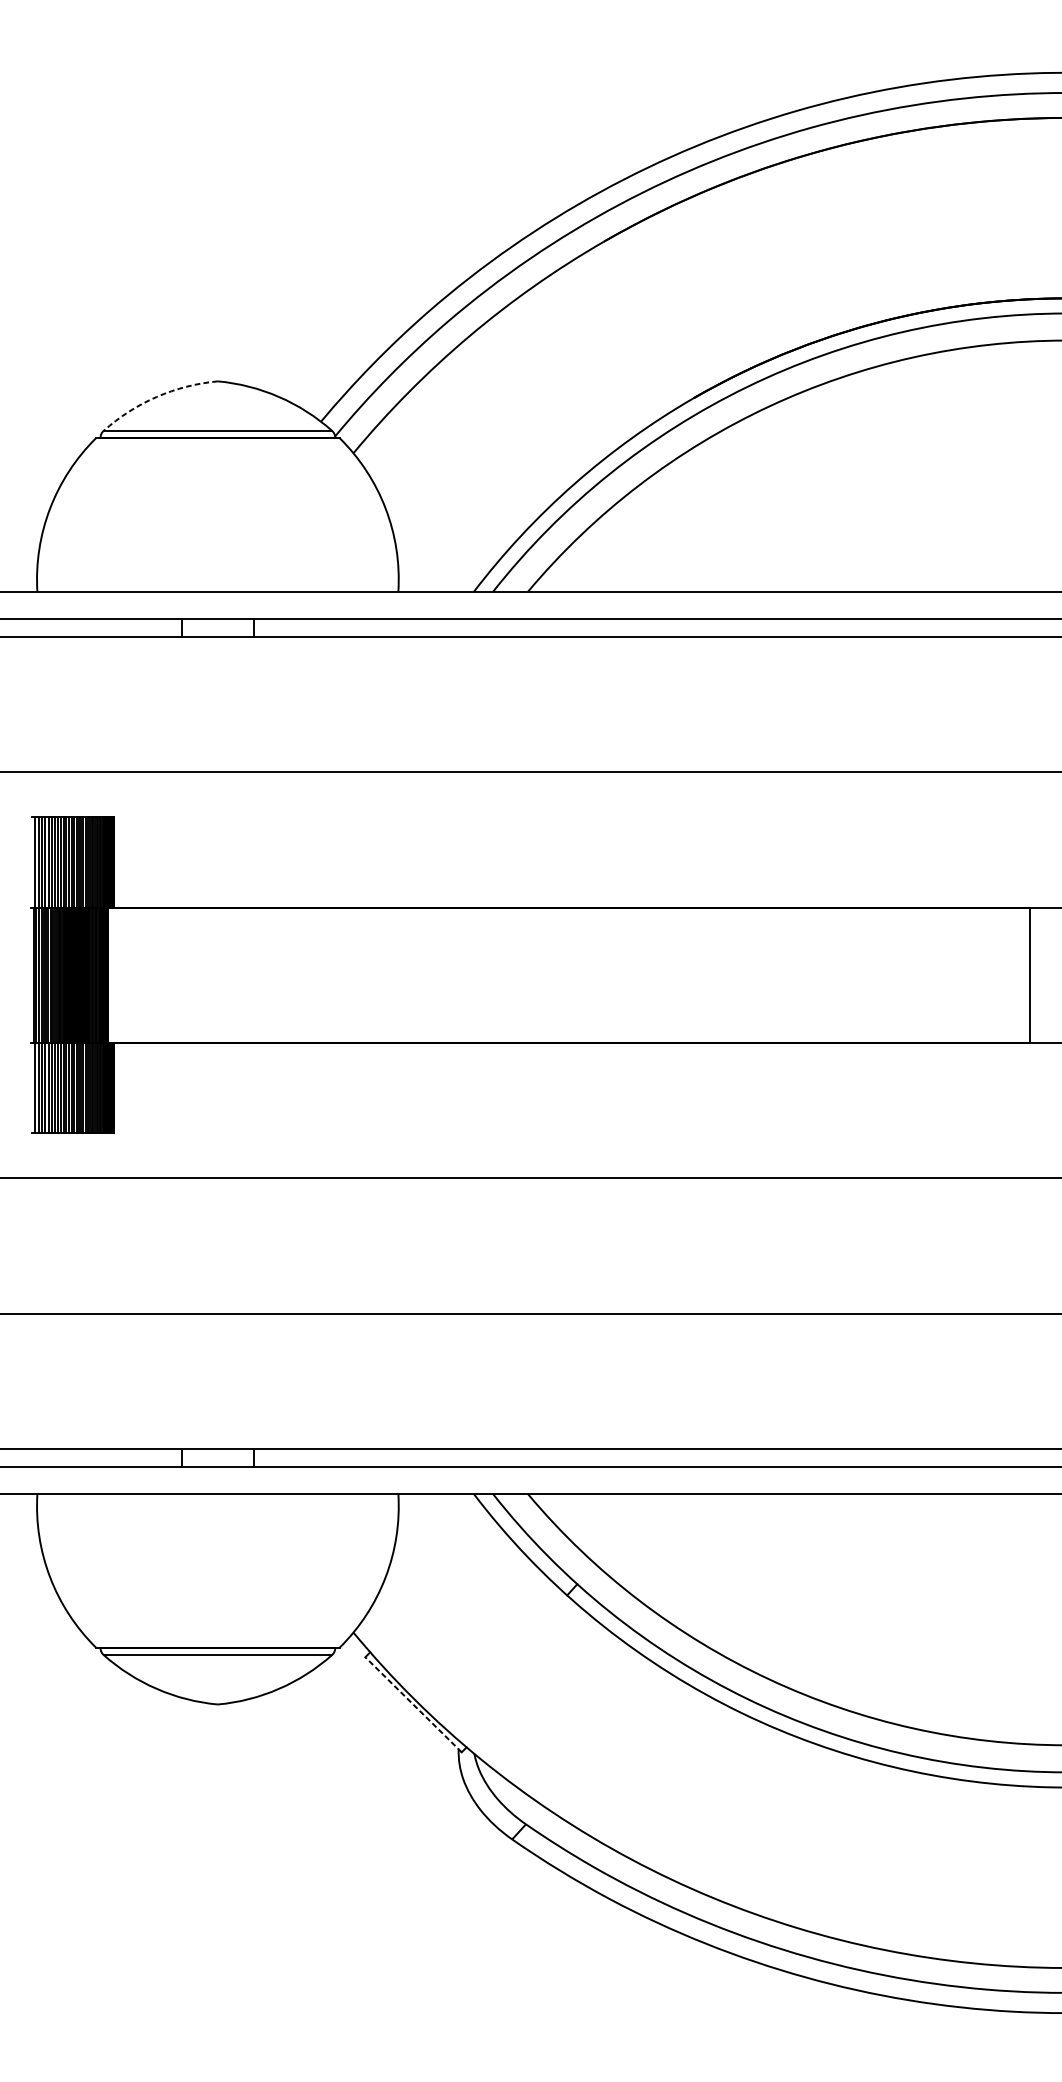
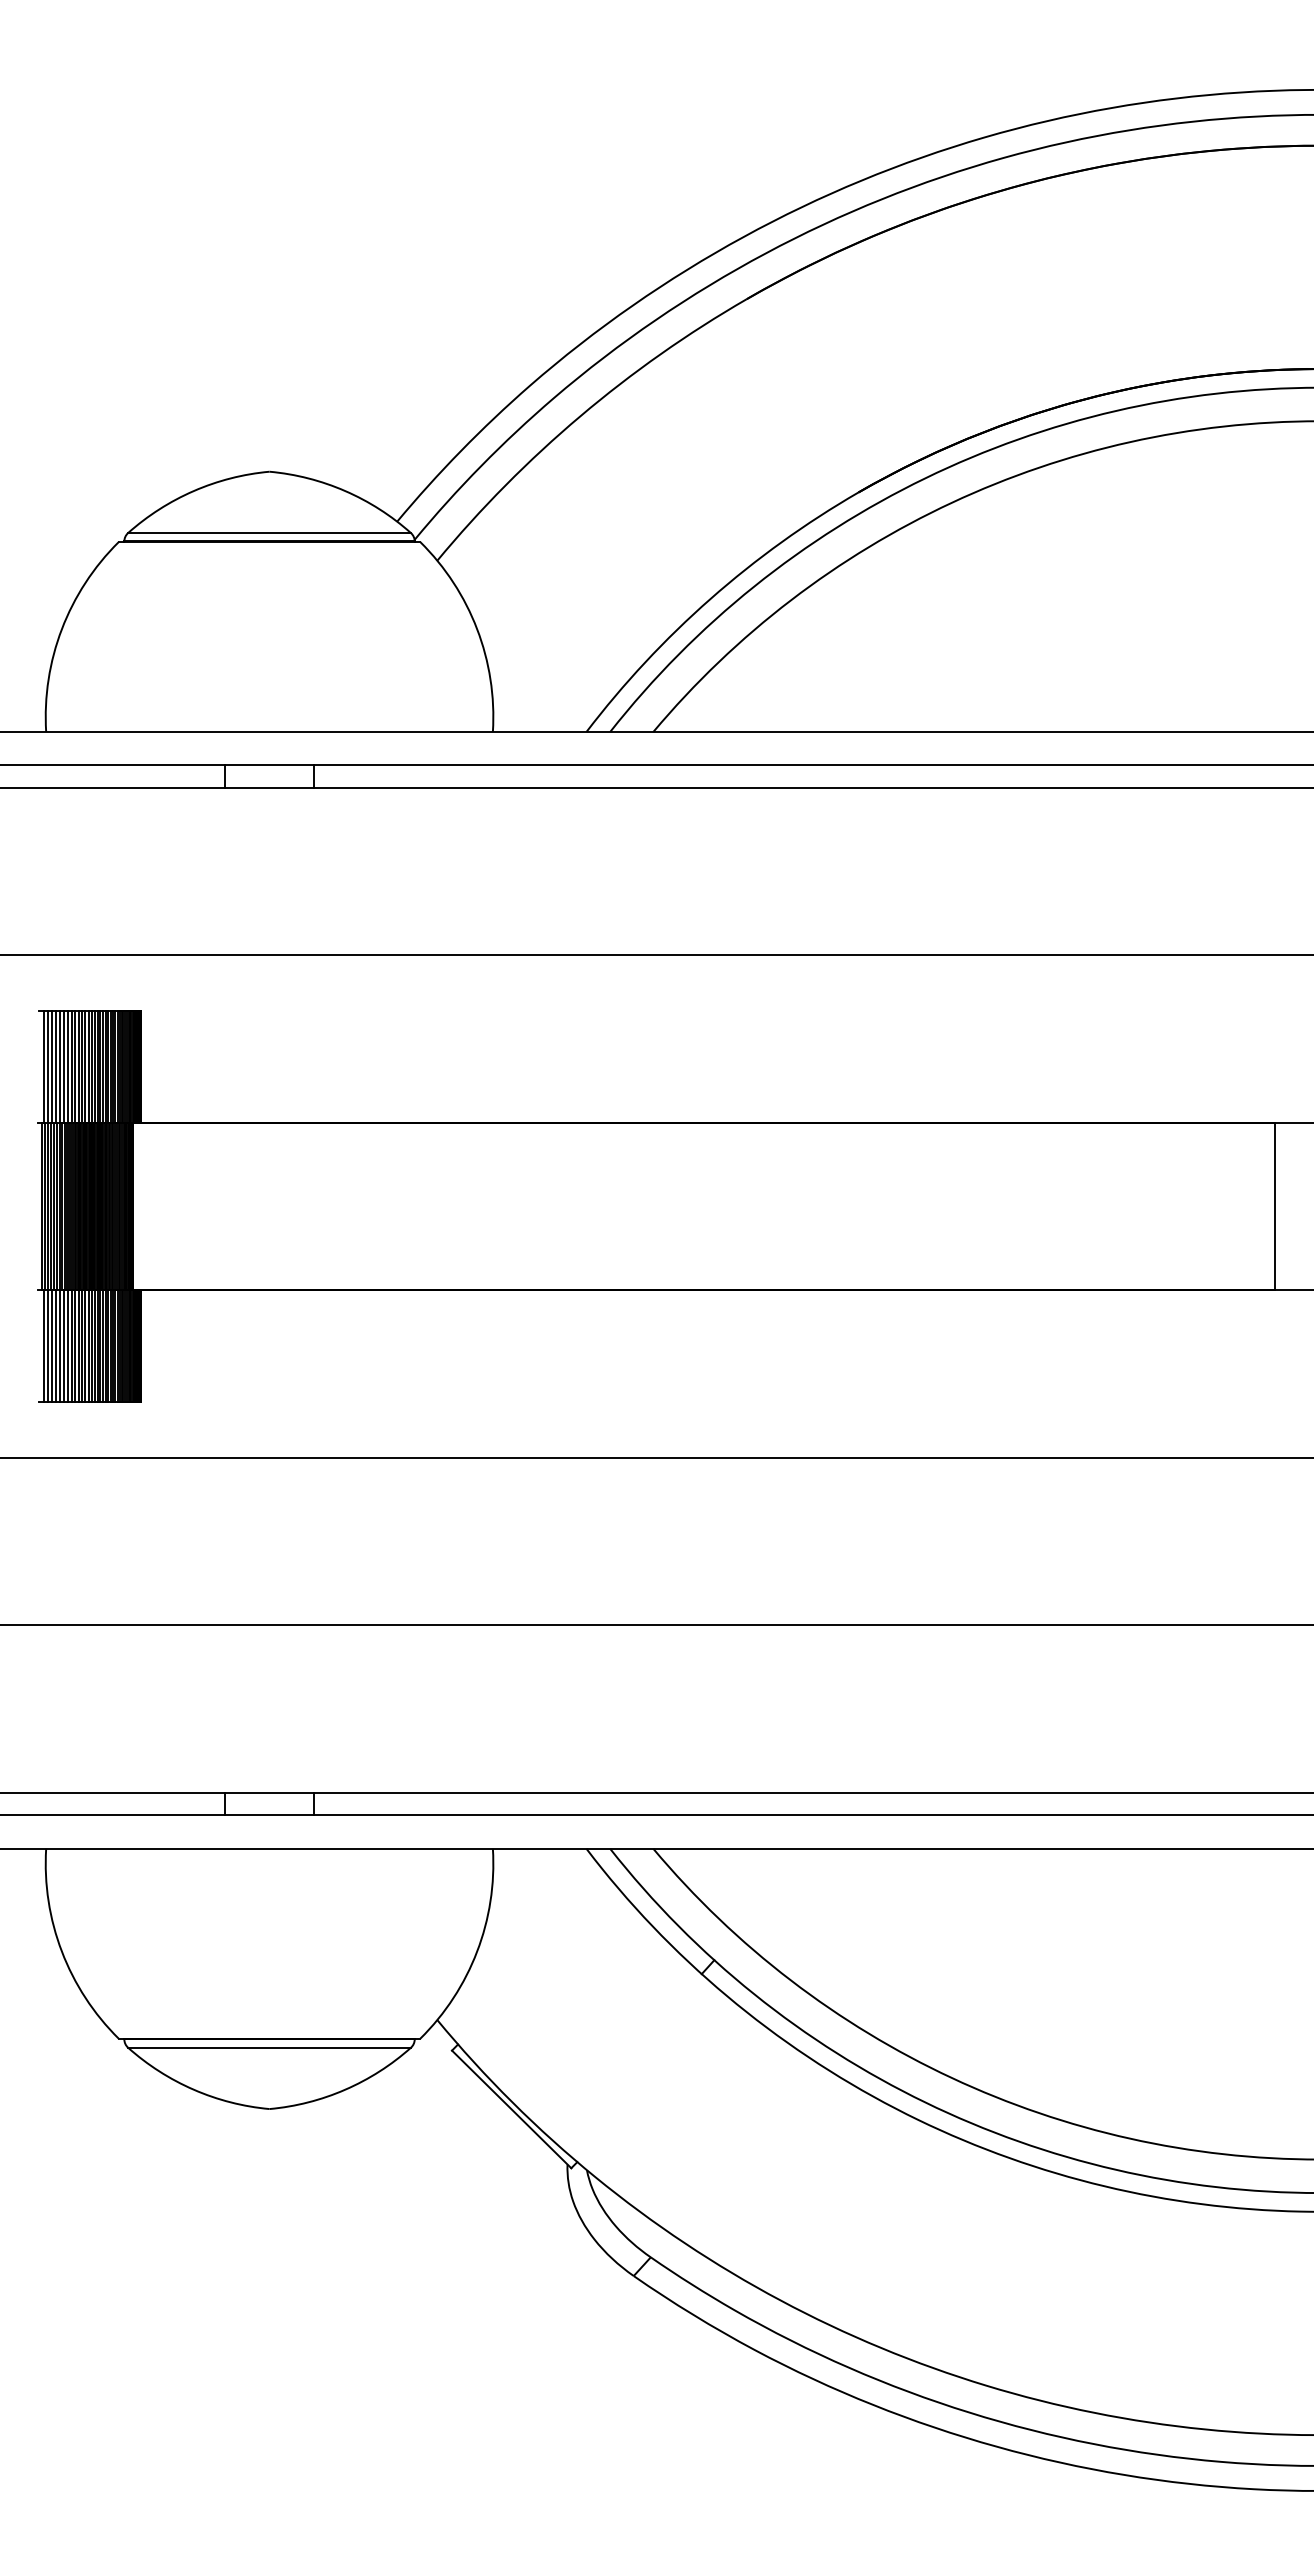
arc: (156, 397) -> (193, 491), dashed -> solid
line: (413, 1704) -> (511, 2109), dashed -> solid

